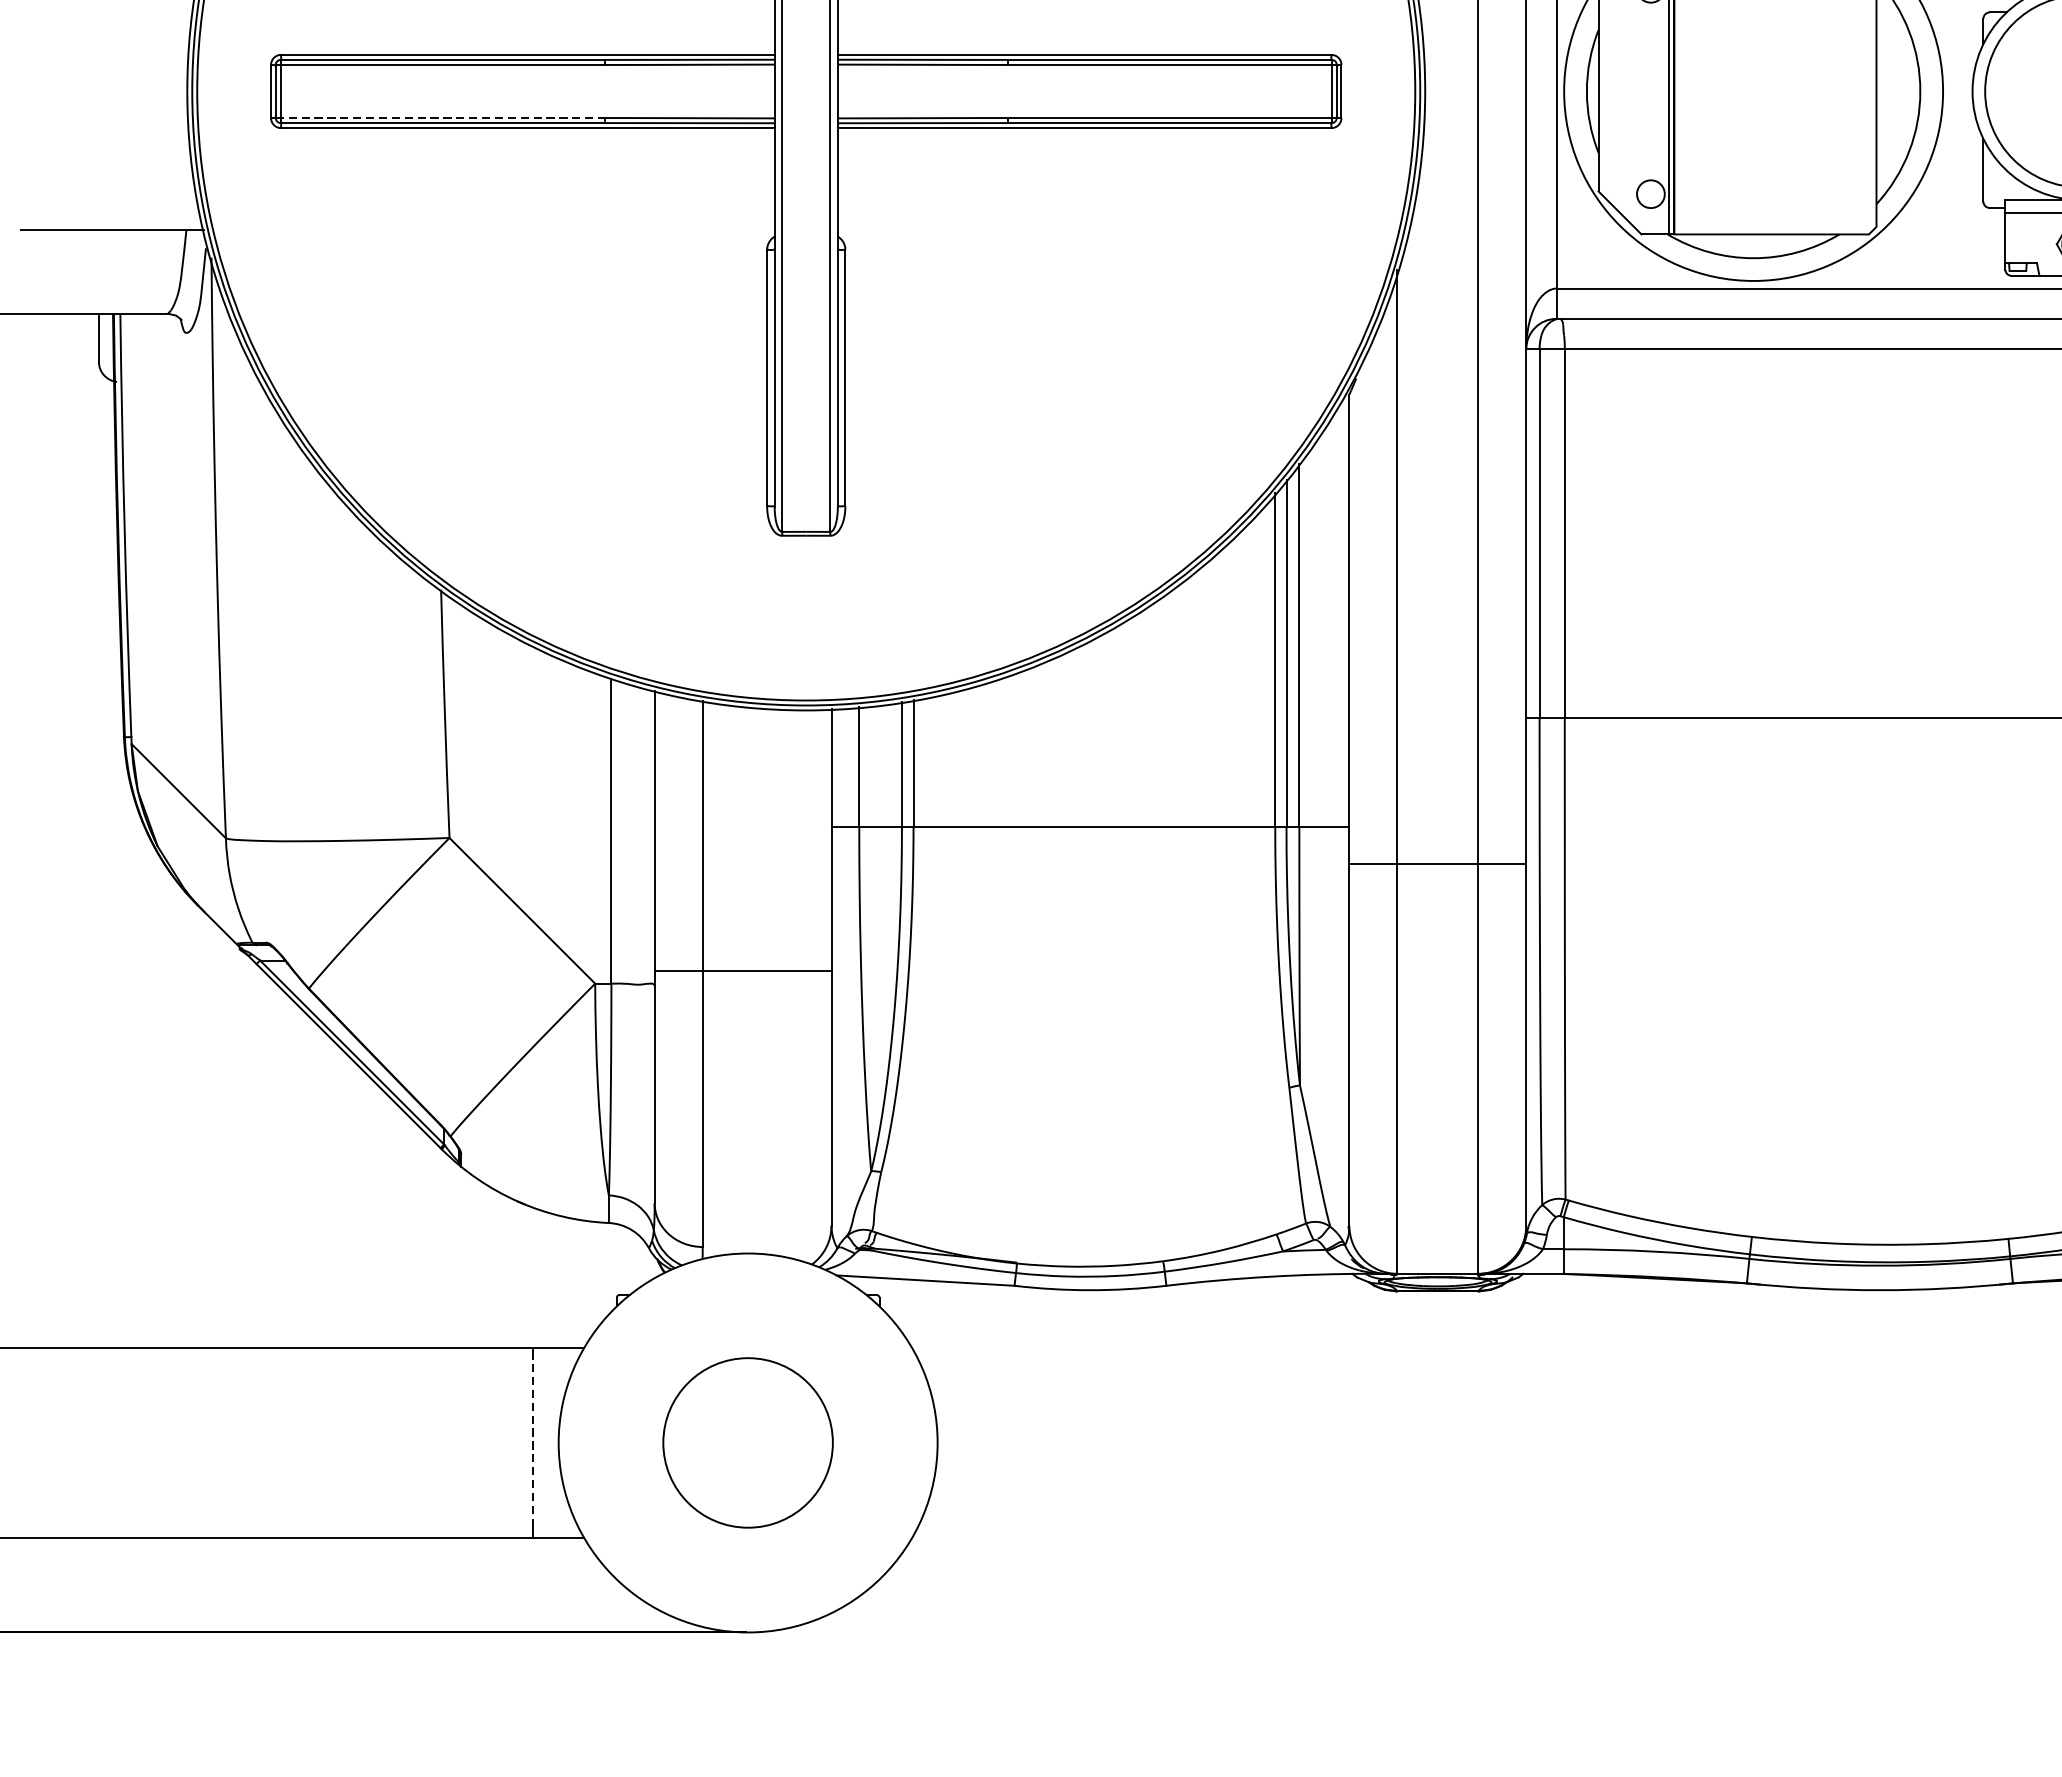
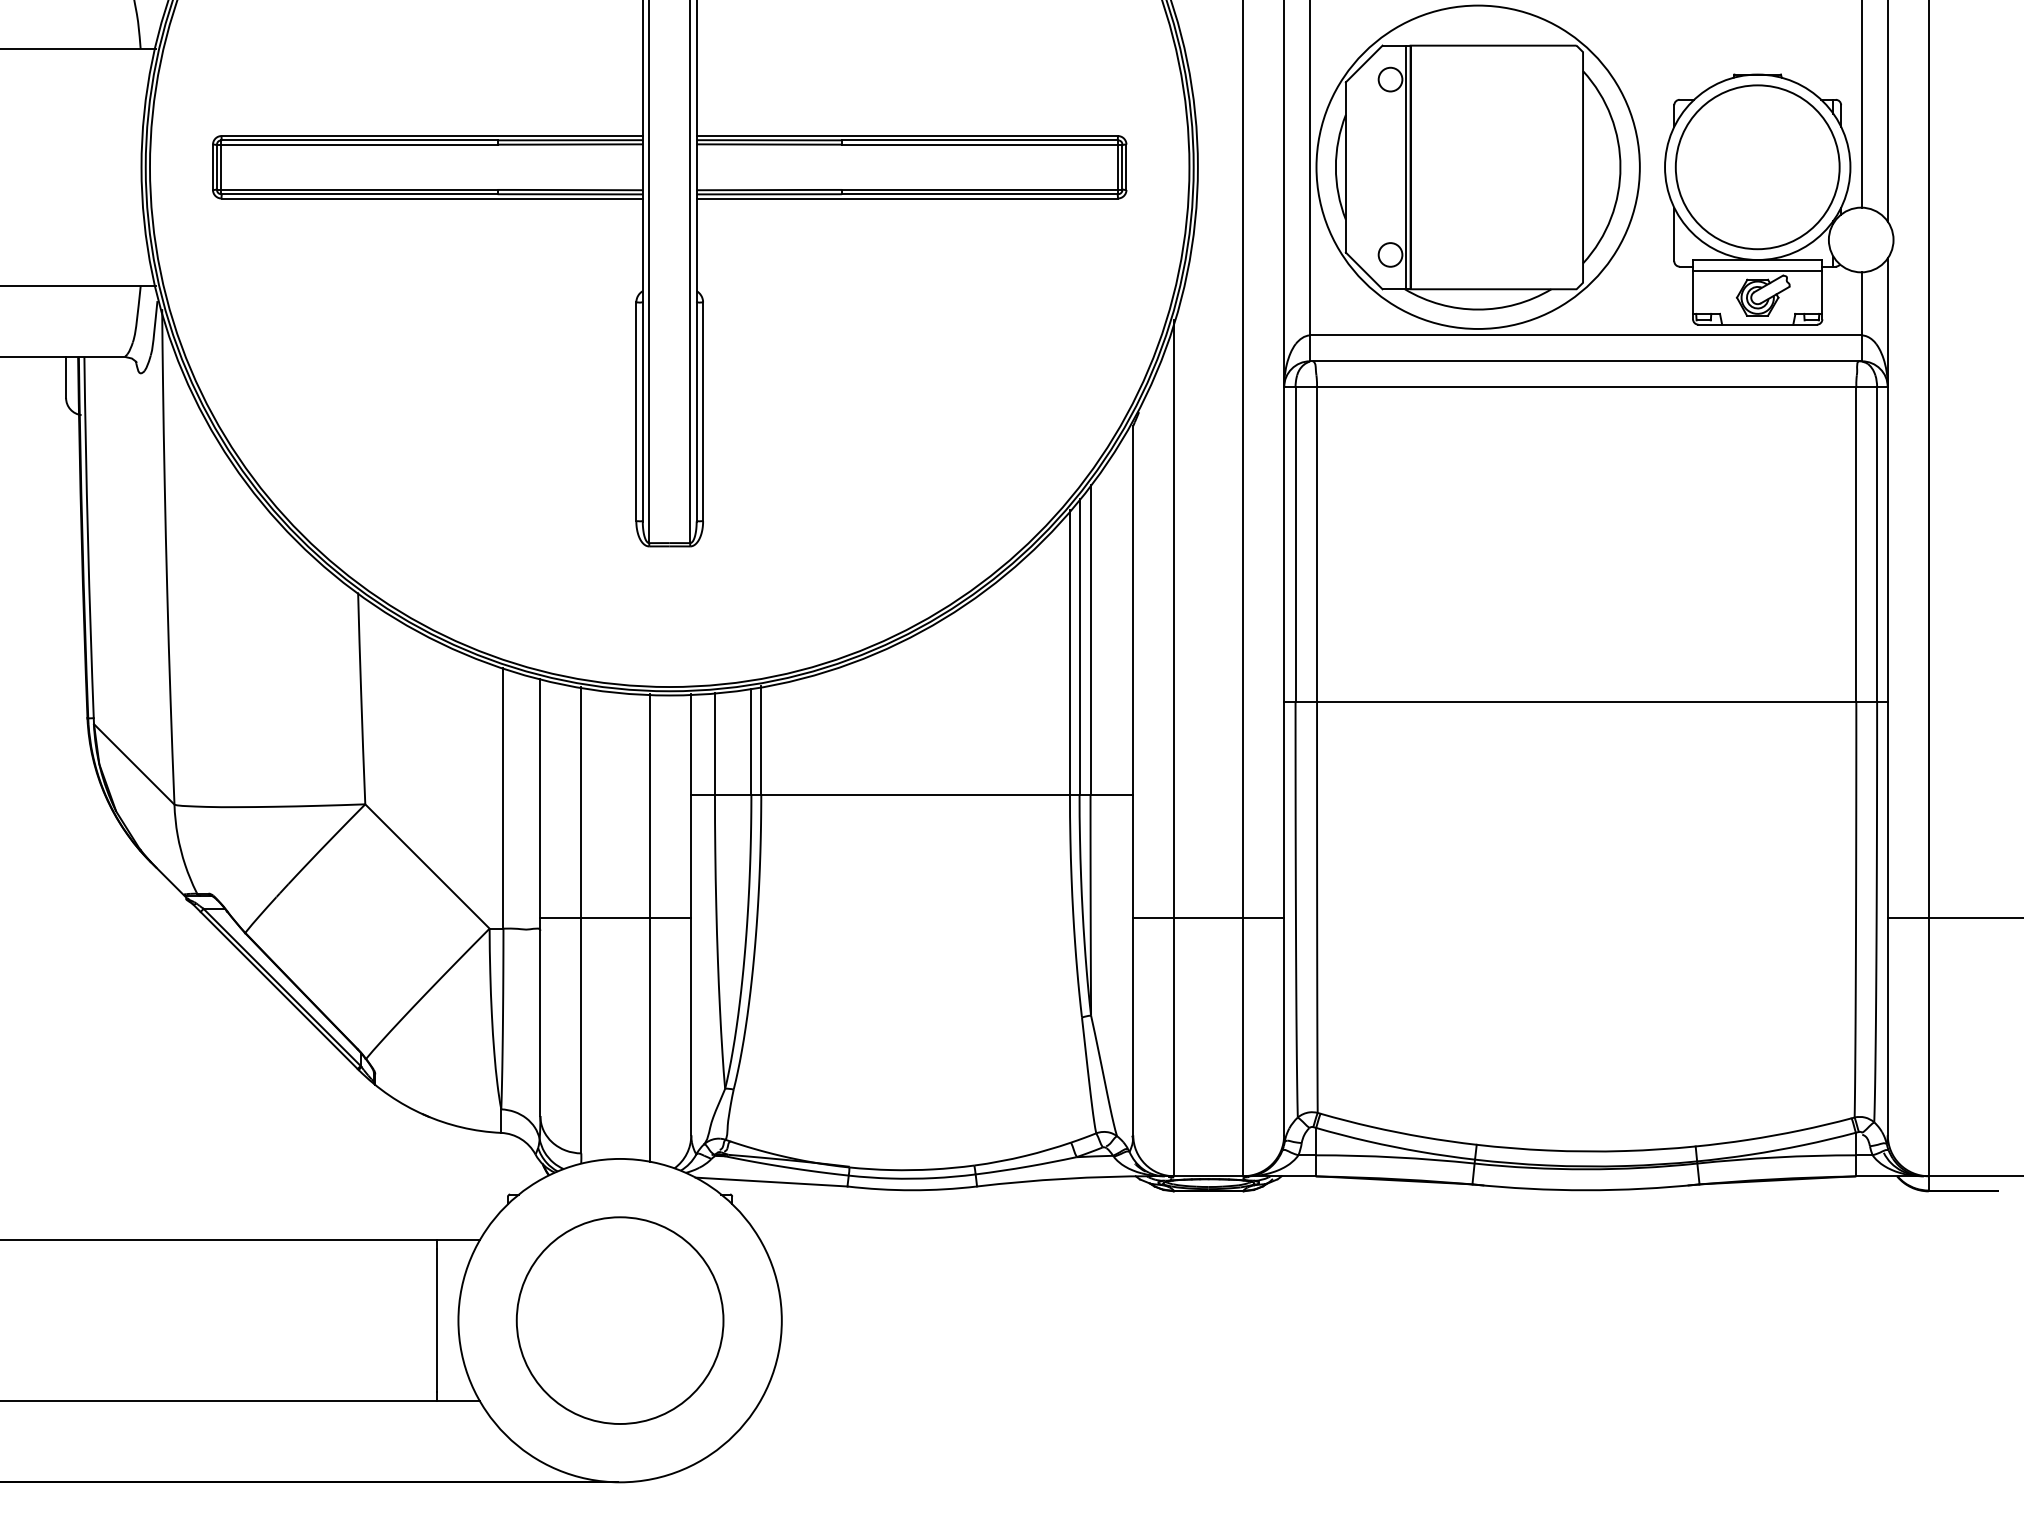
line: (440, 117) -> (357, 189), dashed -> solid
line: (1437, 863) -> (1208, 917), moved
line: (783, 982) -> (650, 927), added
line: (532, 1442) -> (436, 1320), dashed -> solid
circle: (747, 1442) -> (619, 1320), size x1.43

